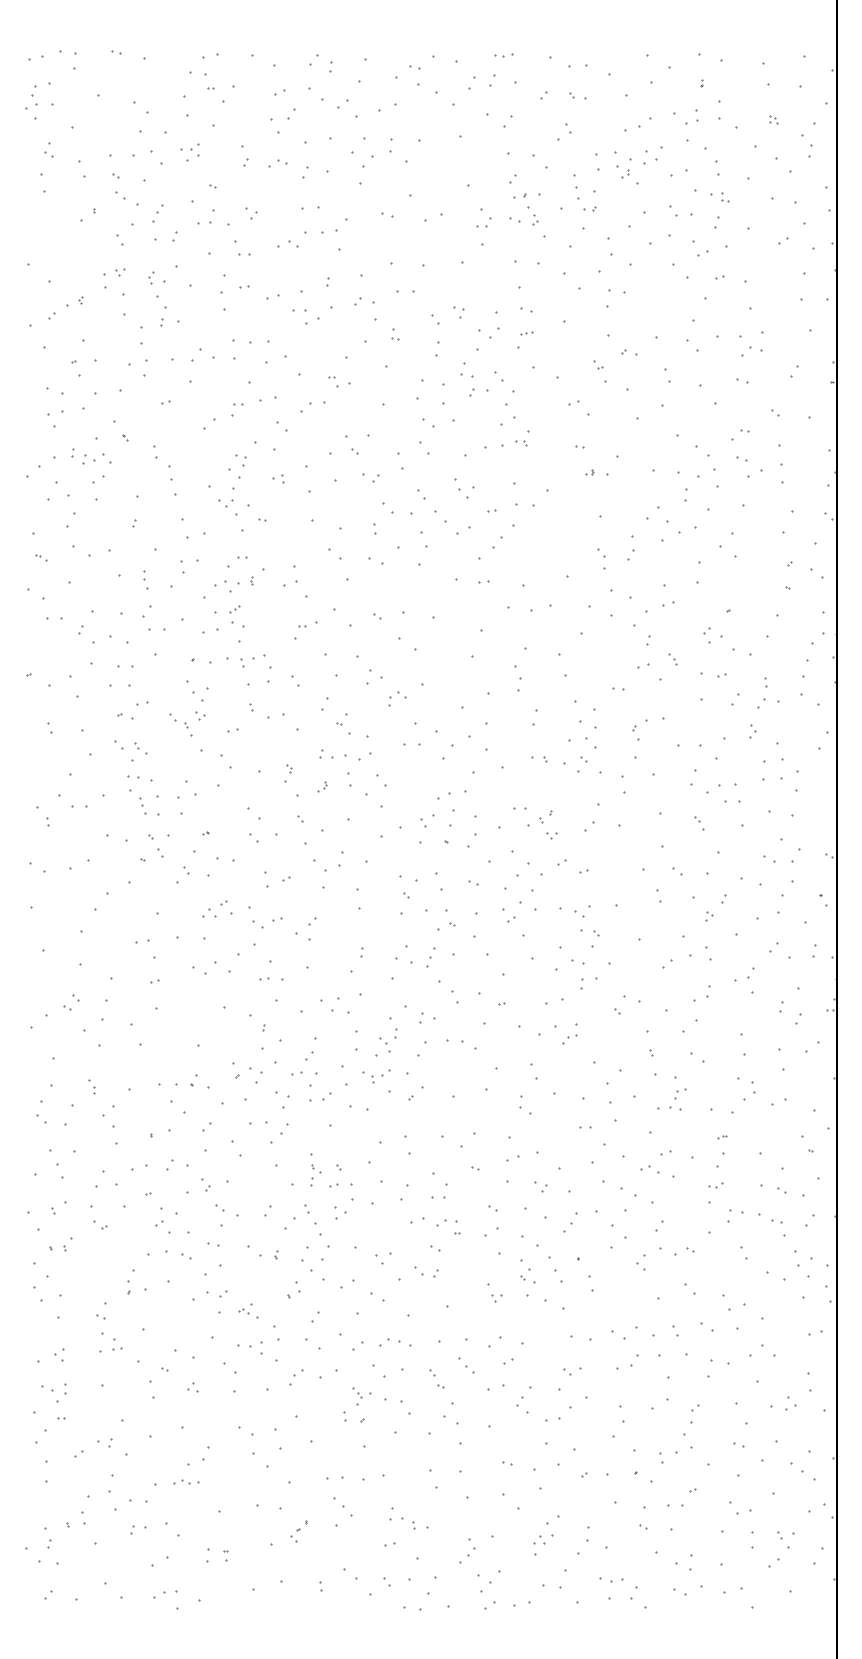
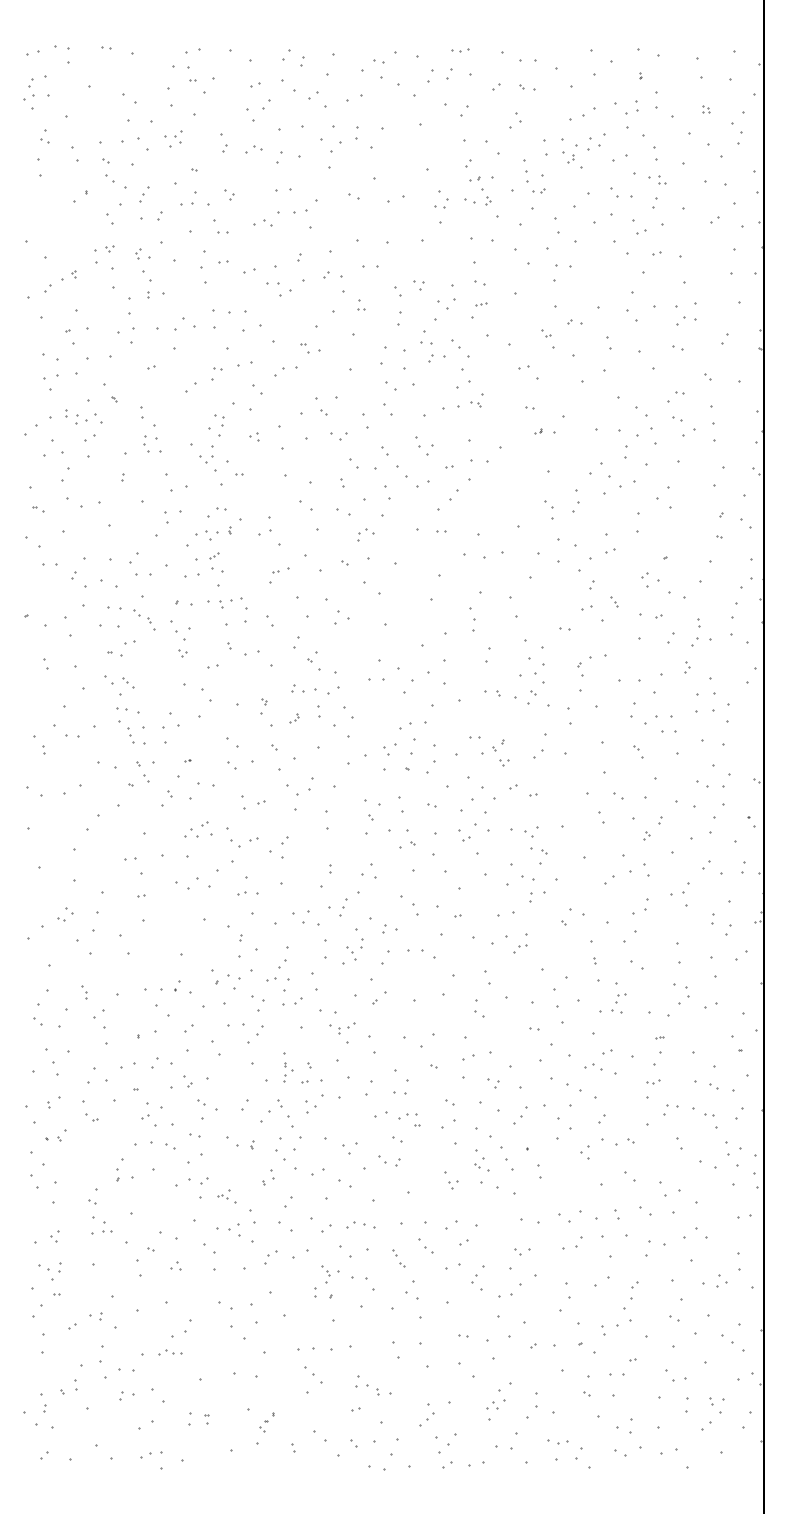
part: (146, 579) -> (146, 443), moved
part: (397, 698) -> (365, 534), moved
part: (181, 724) -> (144, 619), moved
part: (431, 957) -> (343, 907), moved
part: (376, 1076) -> (342, 1028), moved
part: (298, 1531) -> (266, 1422), moved

